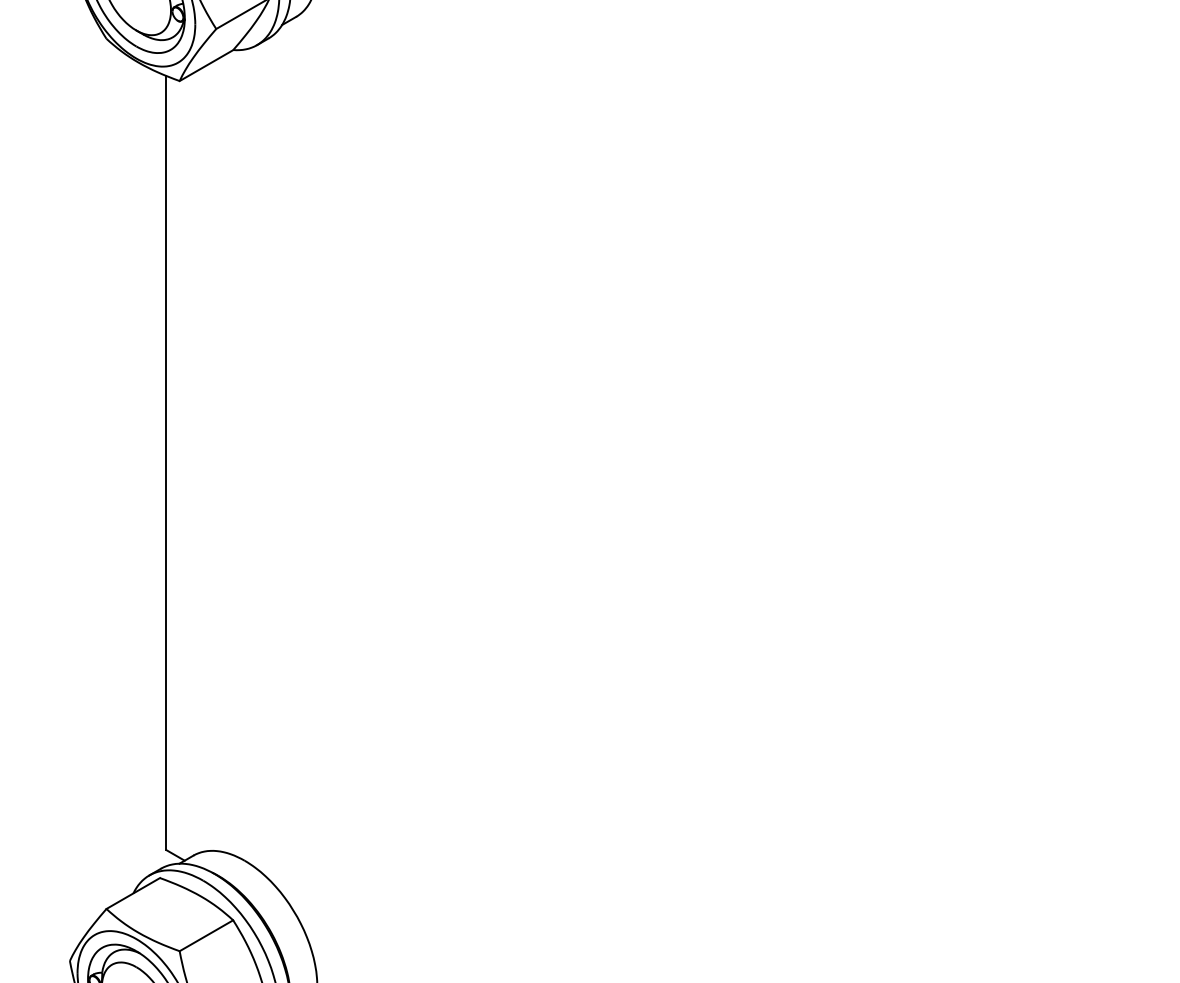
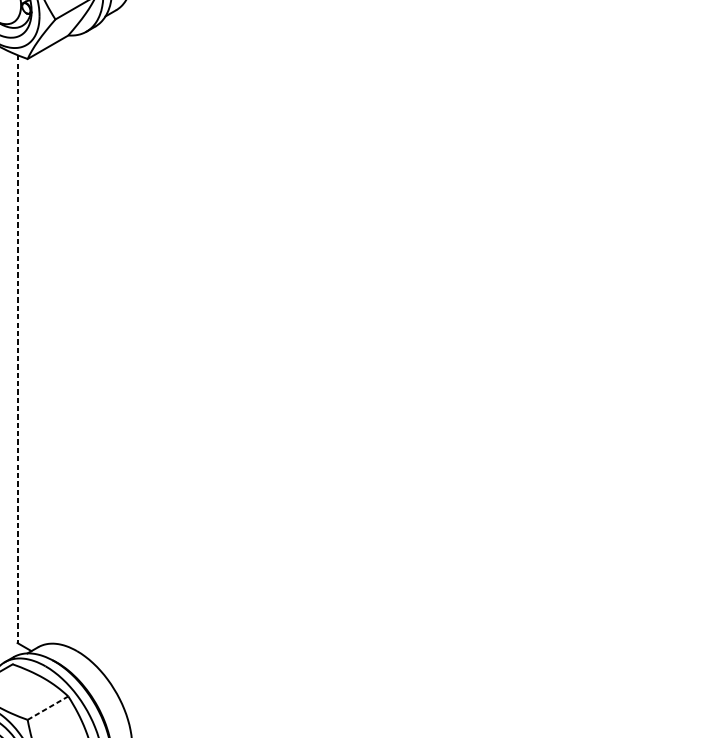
line: (166, 463) -> (17, 349), solid -> dashed
line: (206, 935) -> (48, 707), solid -> dashed

